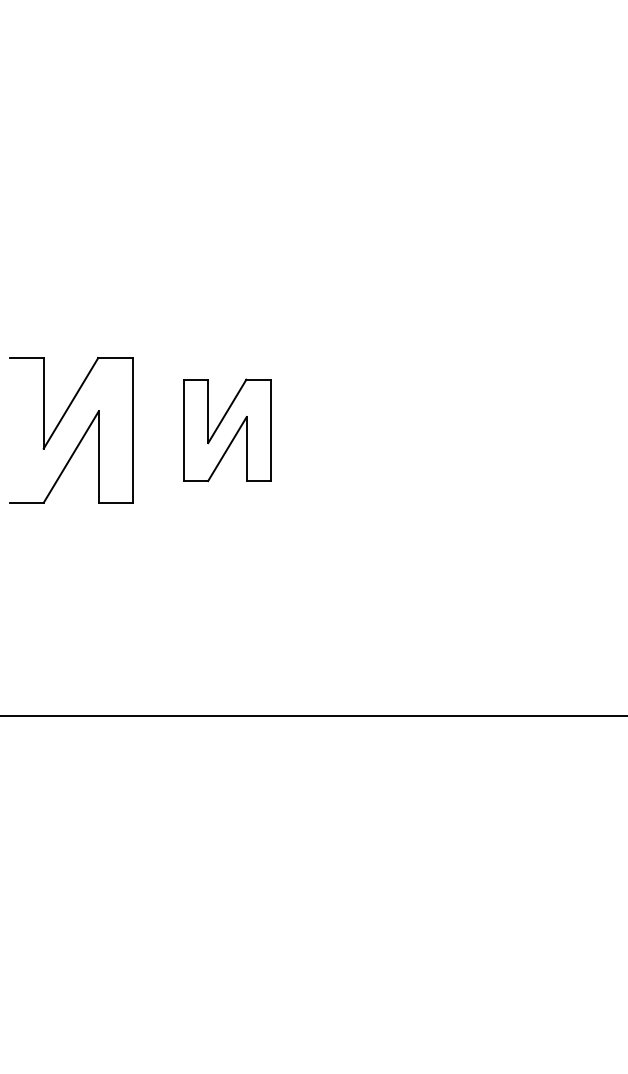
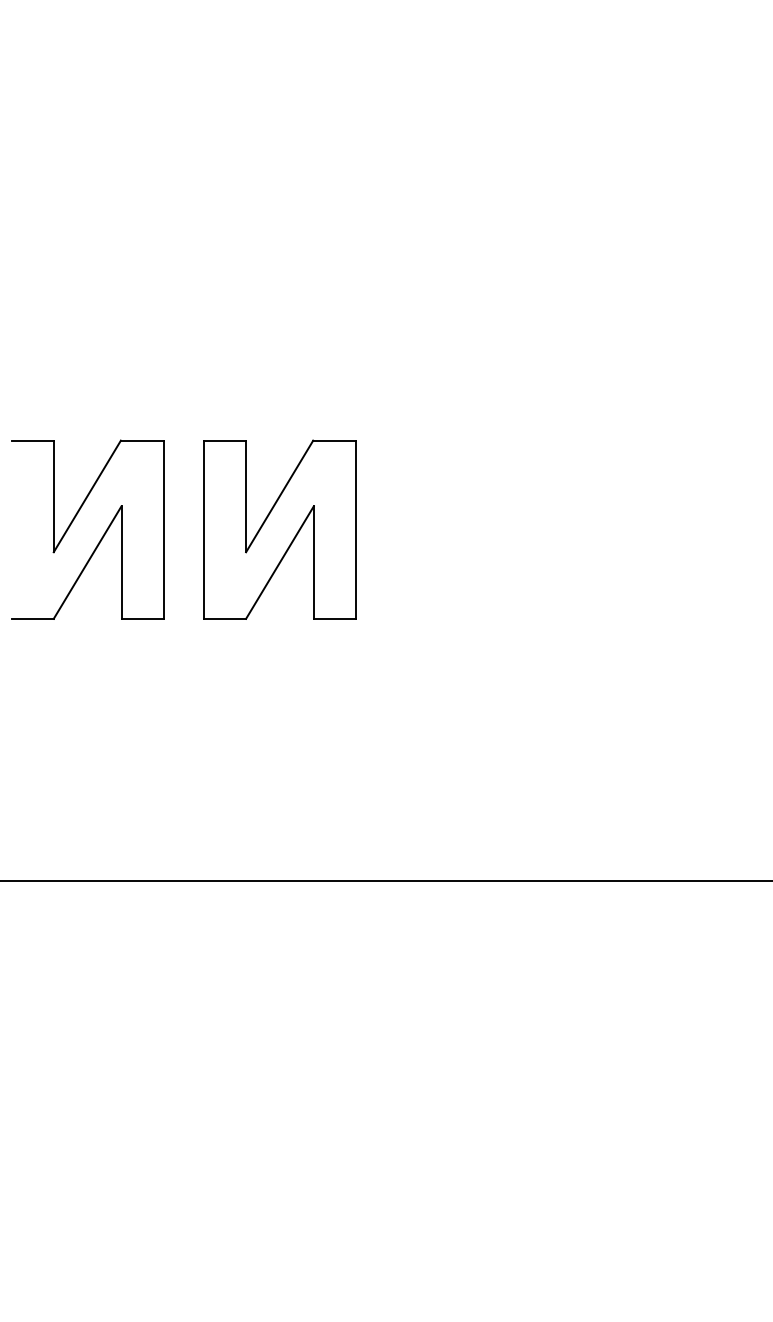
part: (227, 430) -> (279, 529), size x1.43

